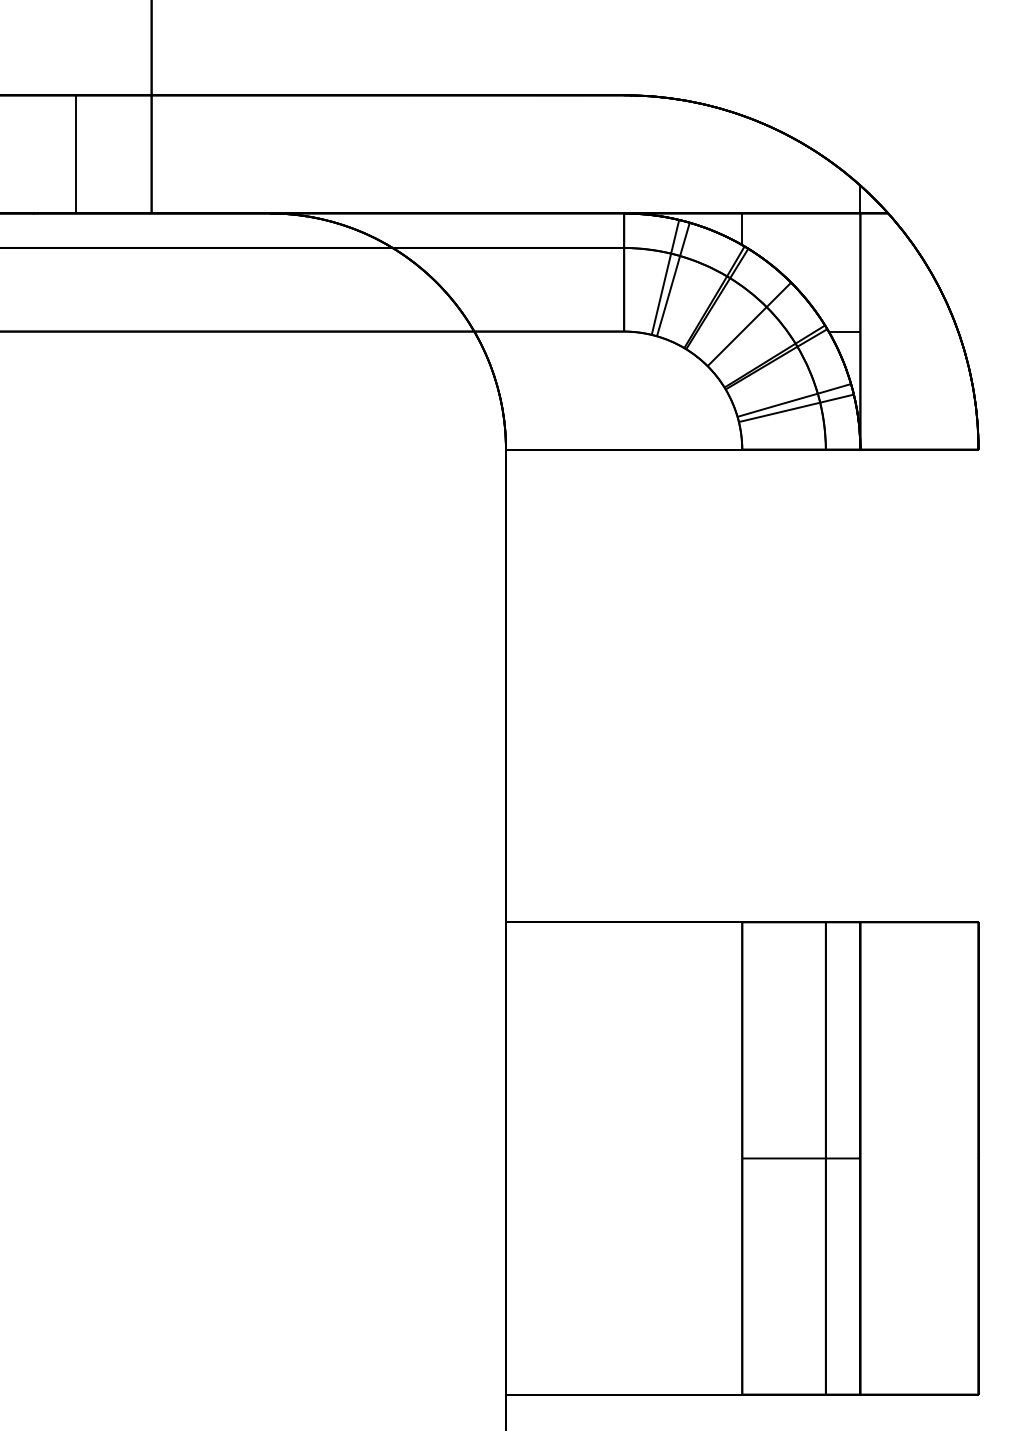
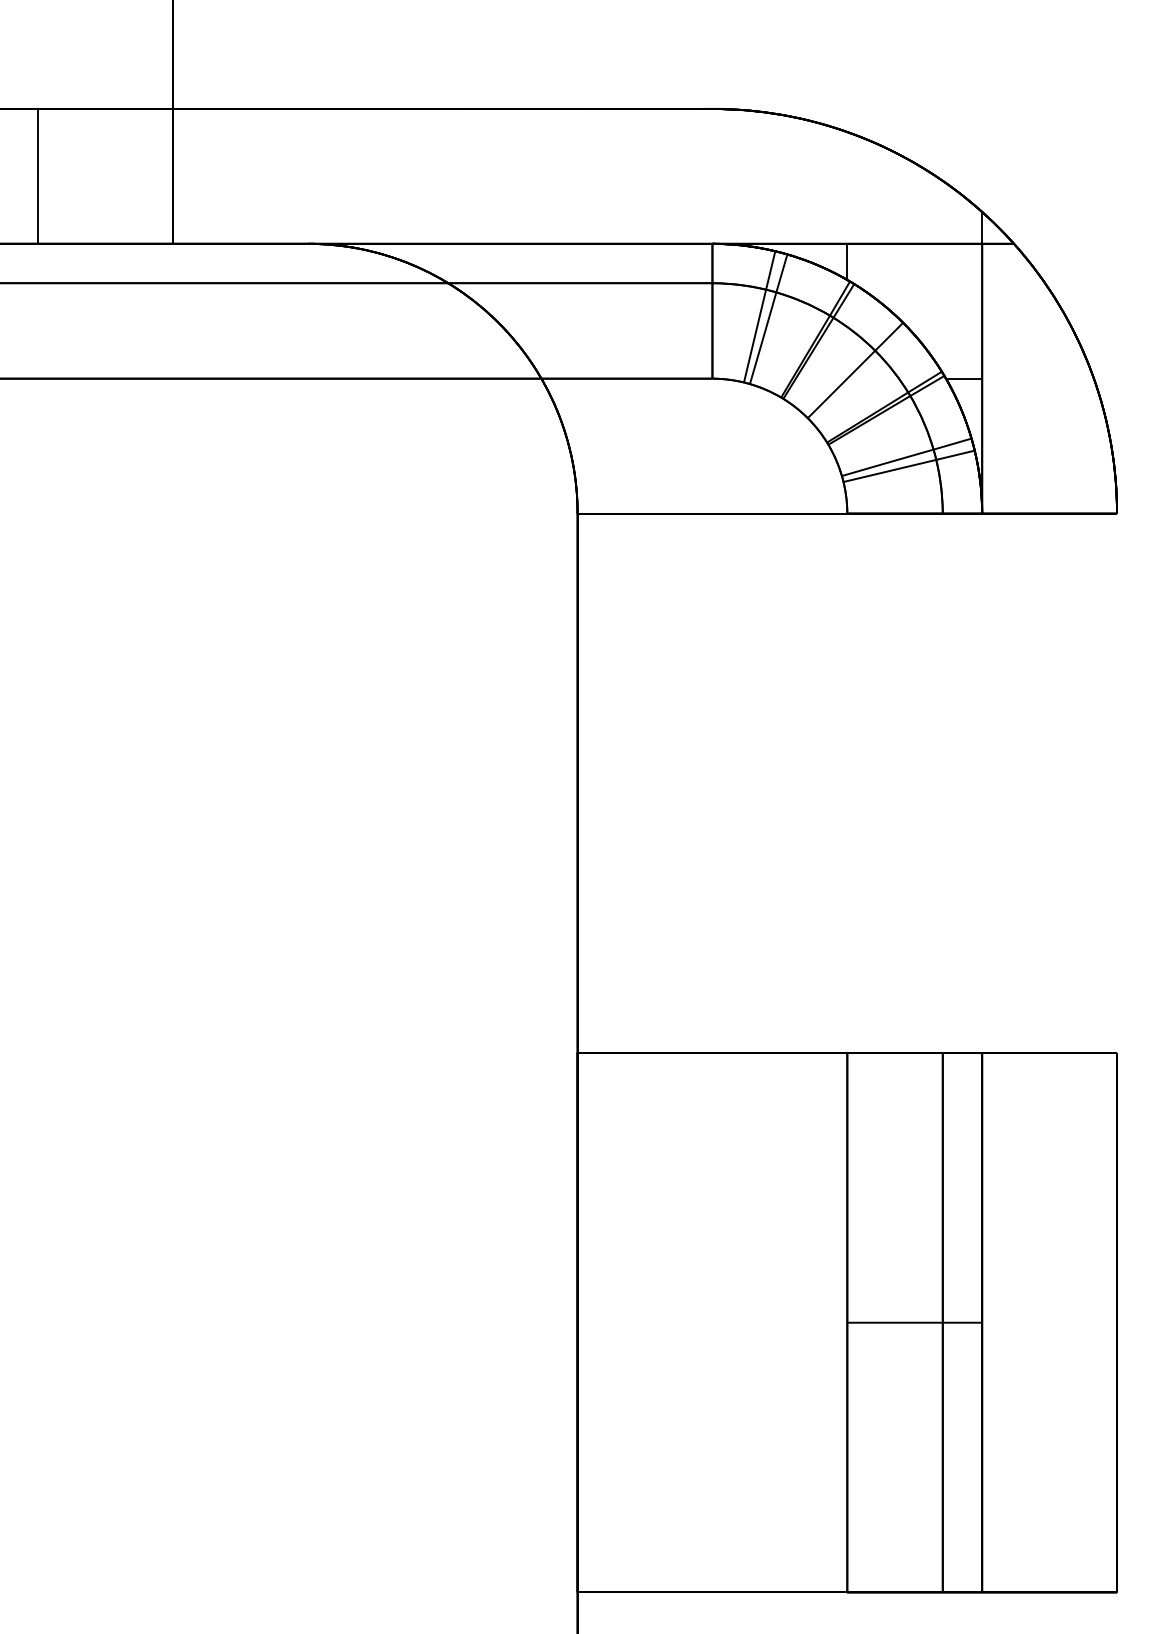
line: (76, 153) -> (38, 175), moved

